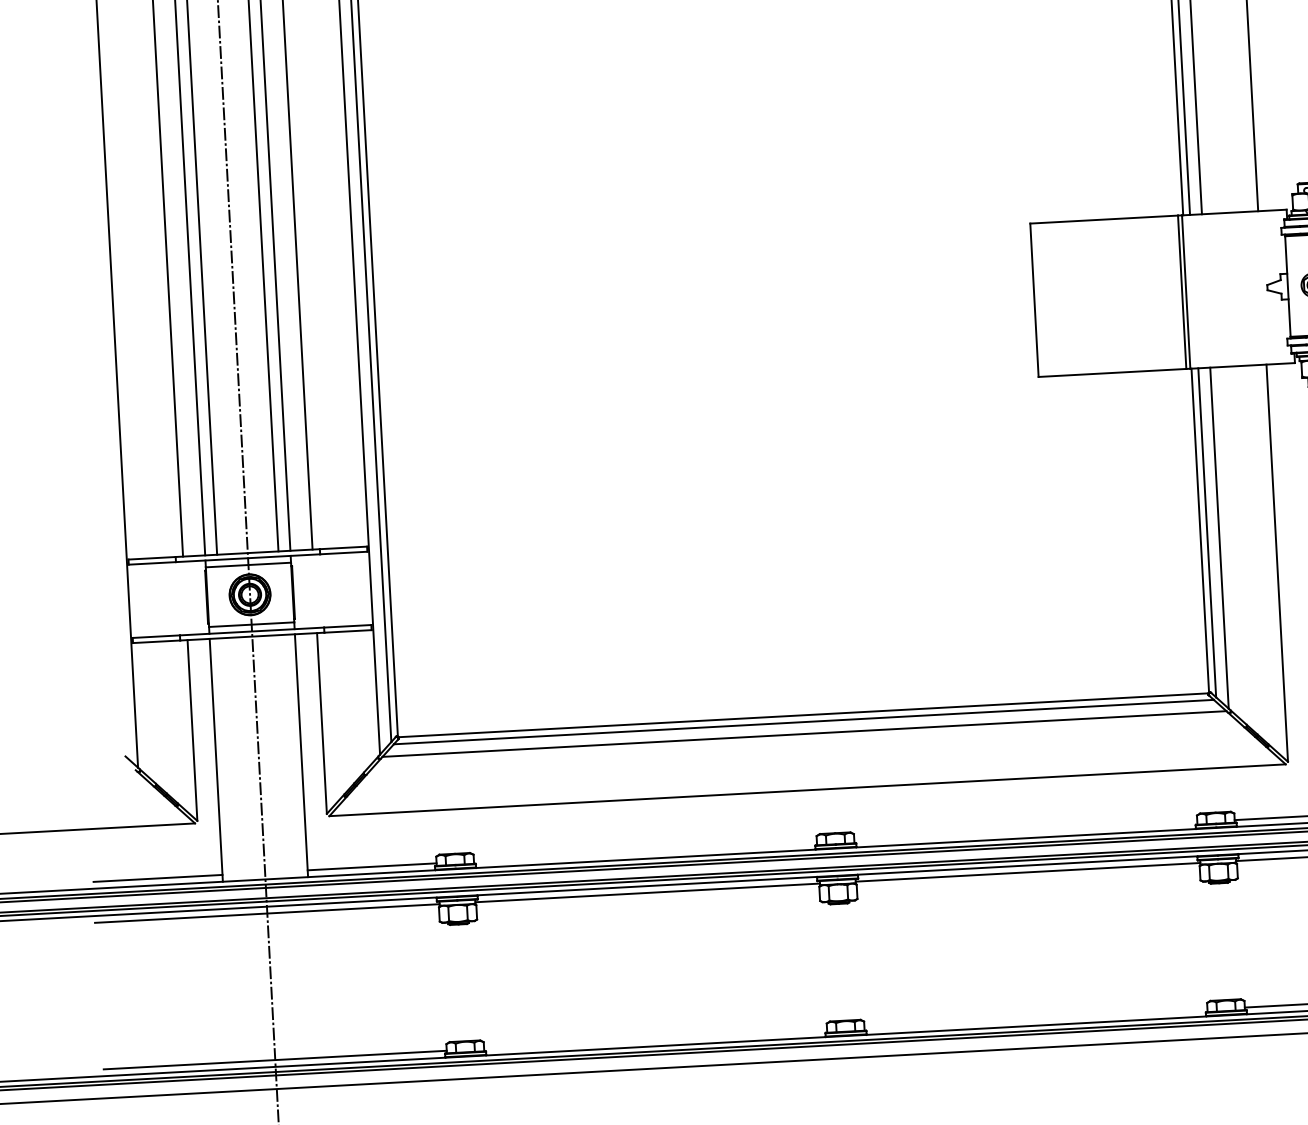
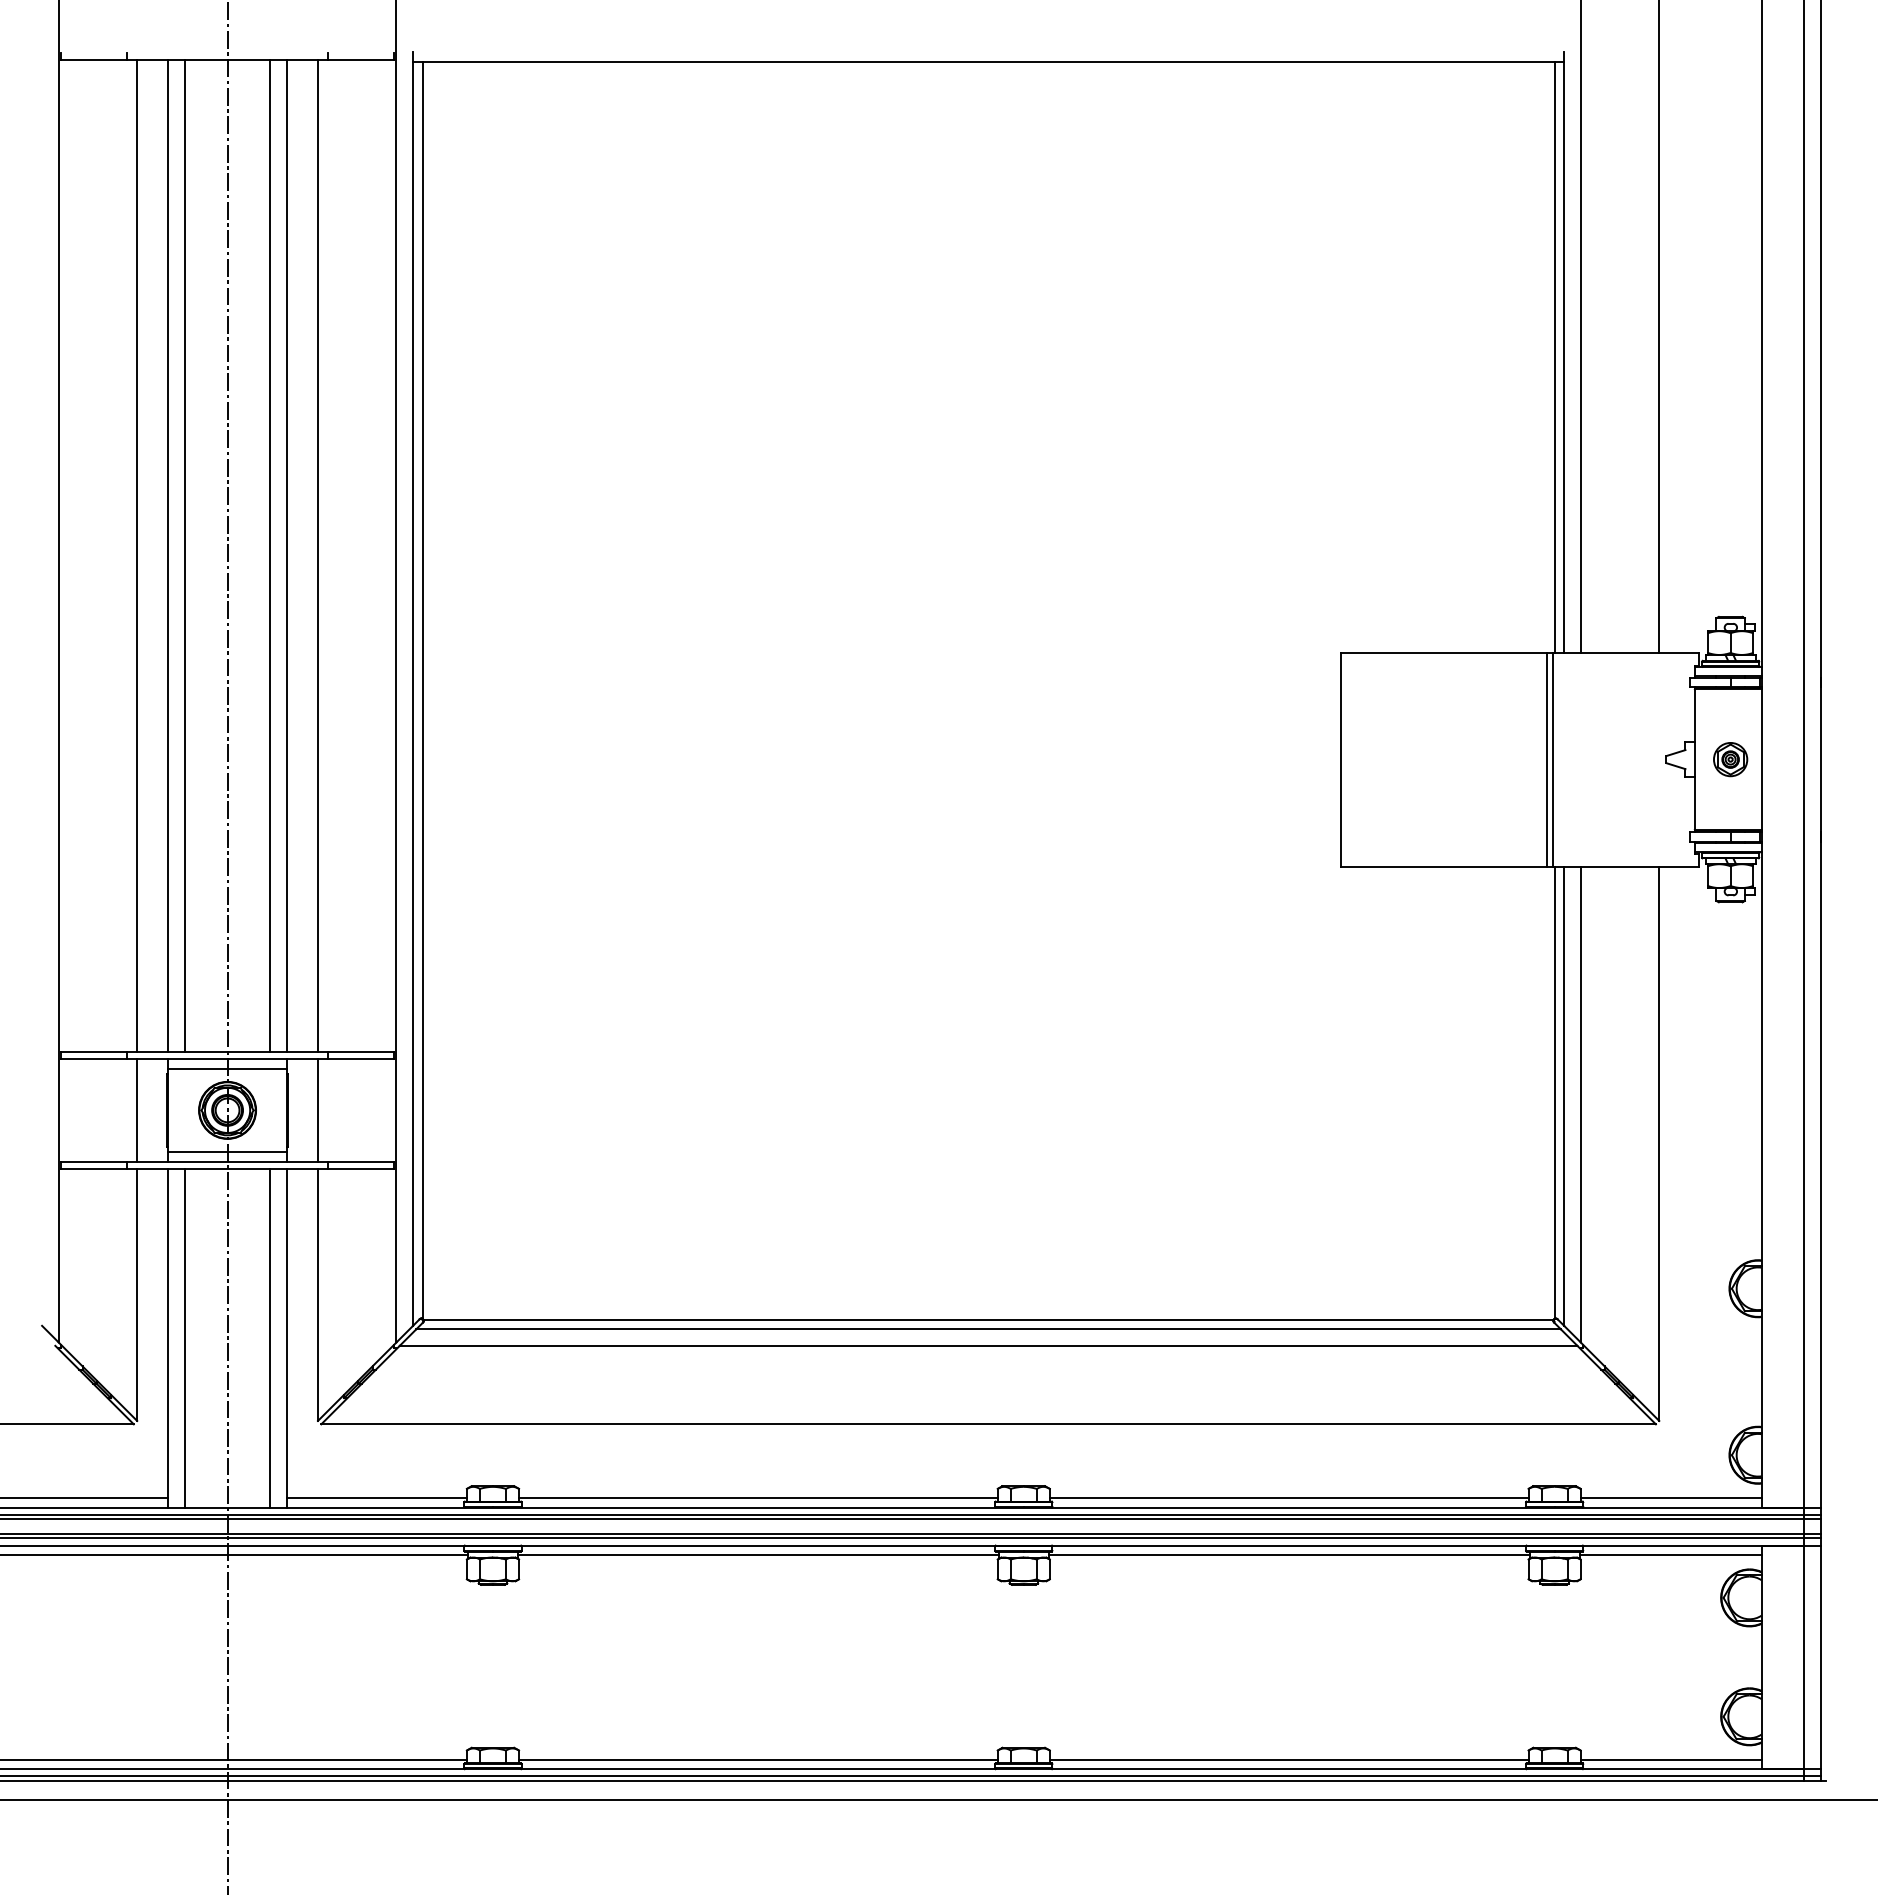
line: (314, 591) -> (317, 1110), added
line: (185, 598) -> (137, 1110), added
line: (289, 755) -> (270, 1337), added
line: (228, 759) -> (184, 1337), added
line: (1025, 831) -> (1288, 1498), added
line: (645, 852) -> (758, 1498), added
line: (1035, 1018) -> (1288, 1759), added
line: (655, 1039) -> (758, 1759), added

